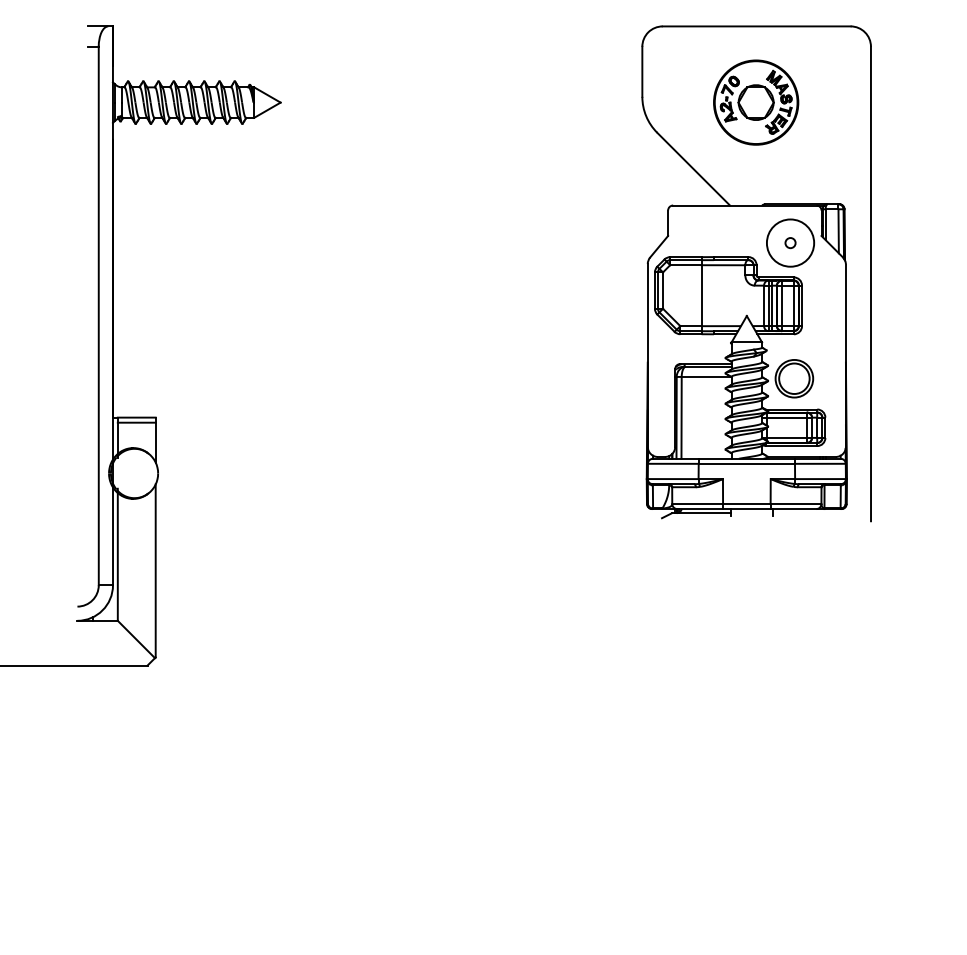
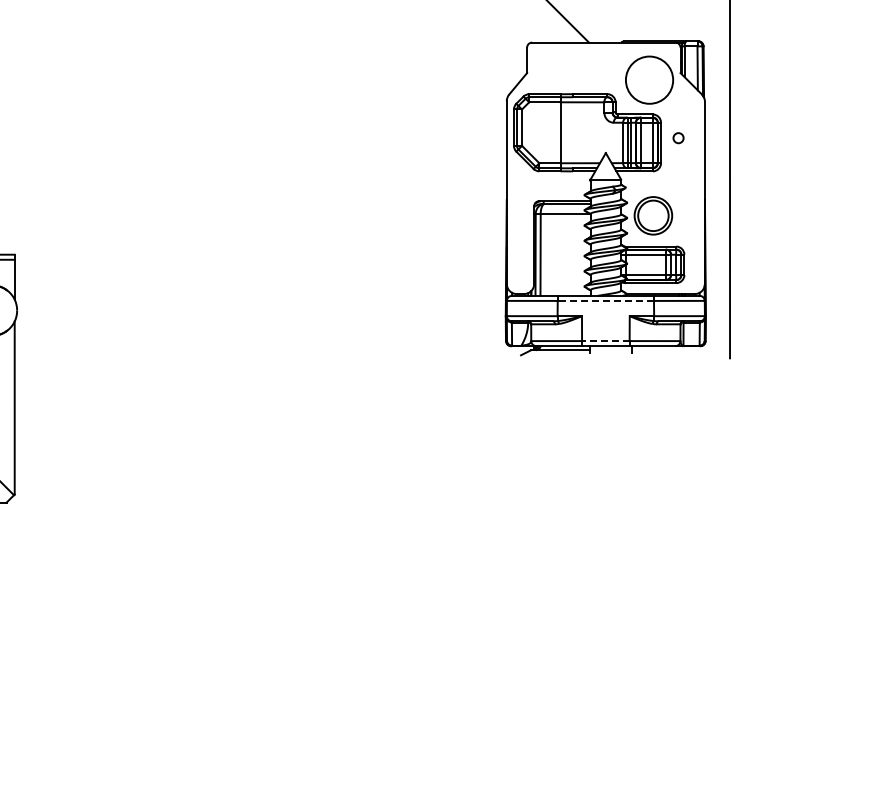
circle: (790, 243) -> (678, 138), moved
line: (746, 463) -> (605, 300), solid -> dashed
line: (746, 503) -> (605, 340), solid -> dashed

